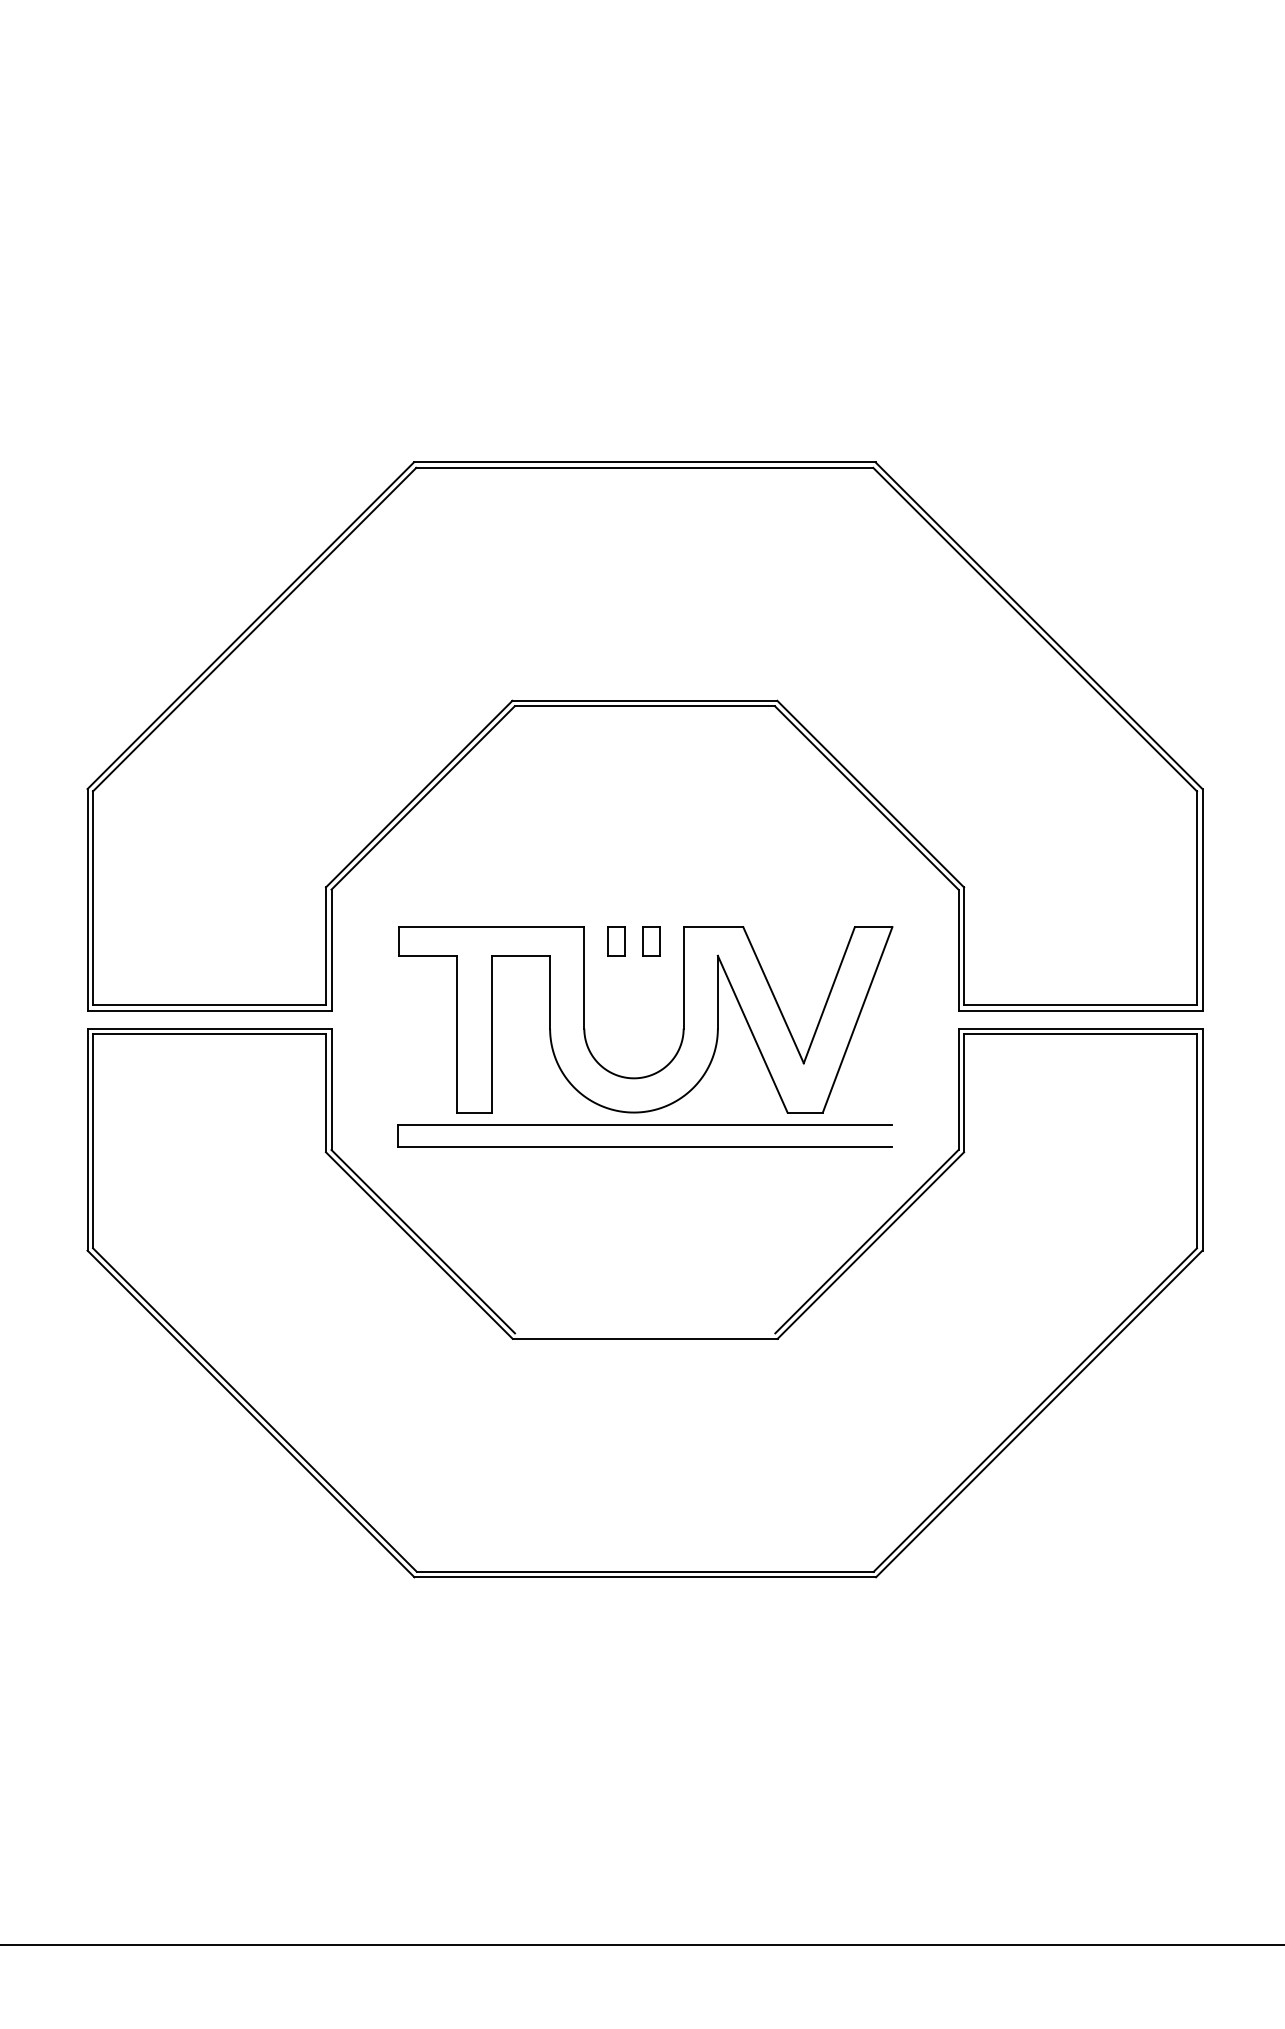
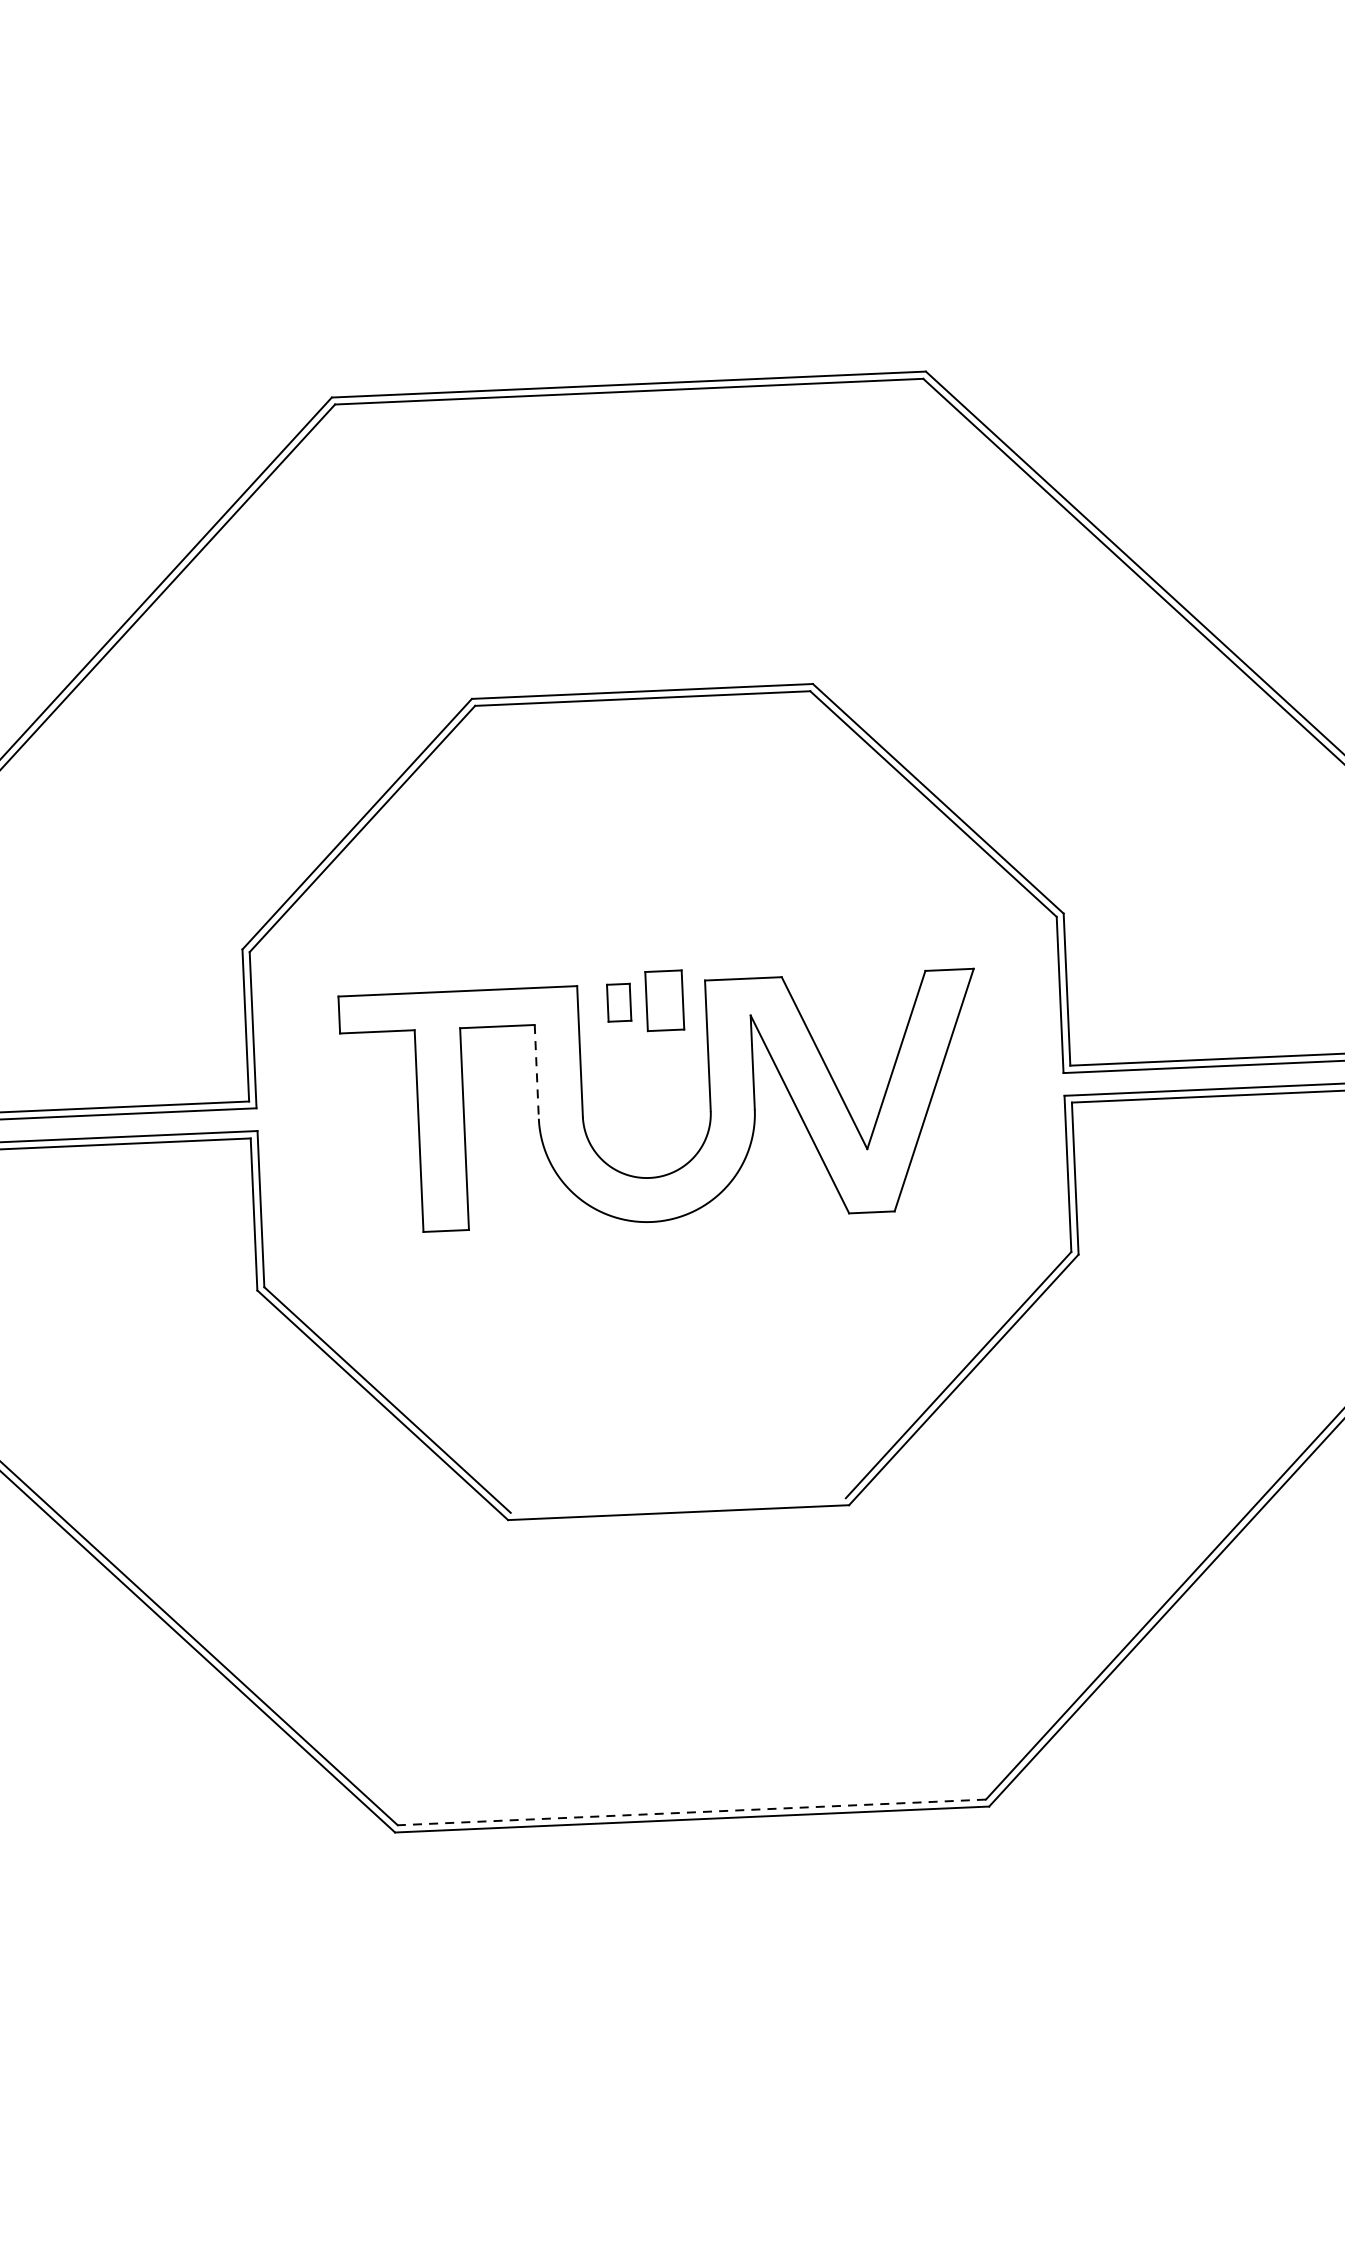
part: (651, 941) -> (664, 1000), size x1.6
line: (550, 992) -> (537, 1072), solid -> dashed
part: (644, 1125) -> (665, 1238), removed
line: (645, 1571) -> (692, 1812), solid -> dashed

